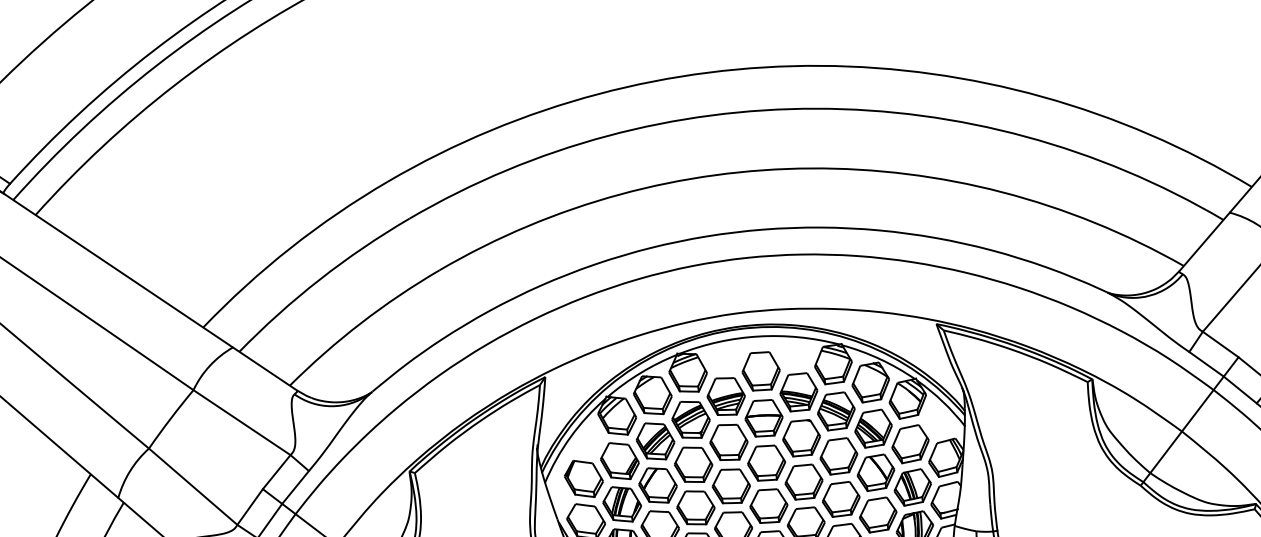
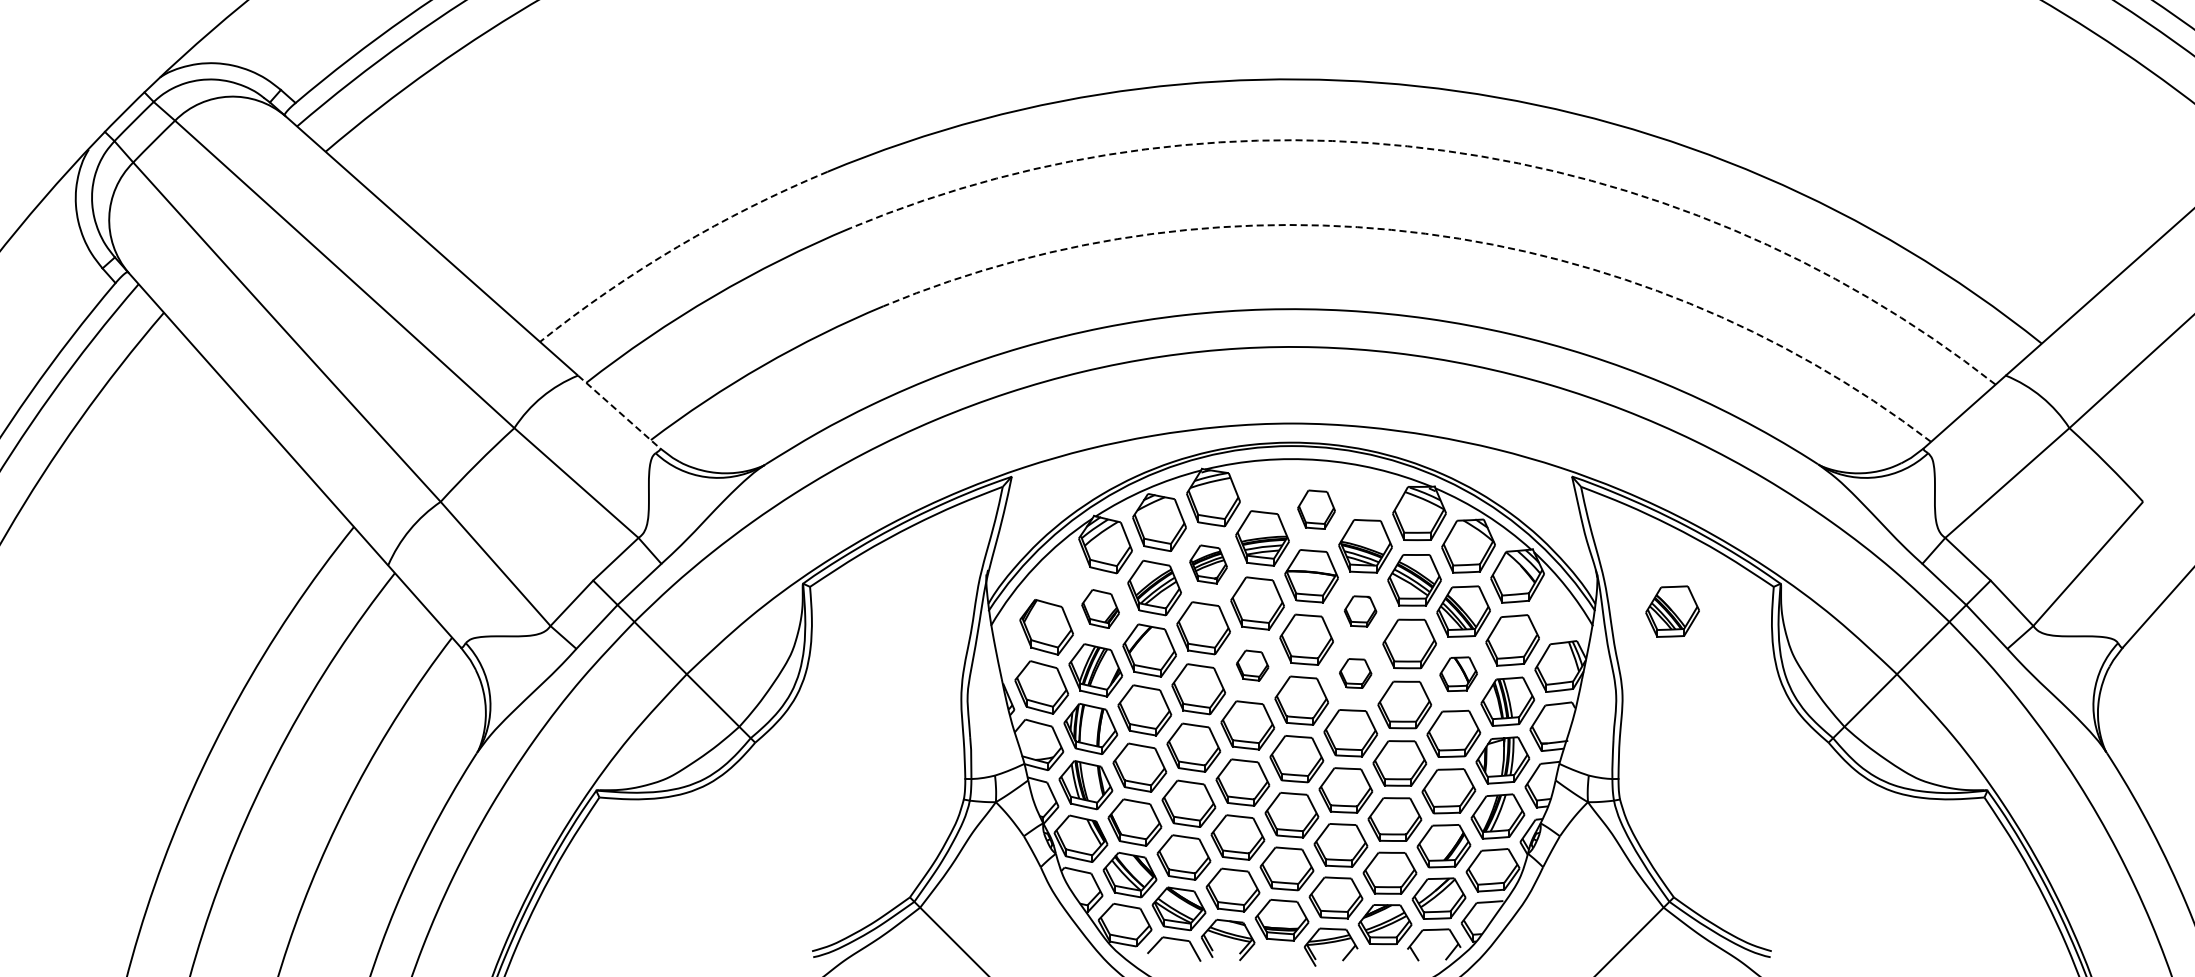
arc: (816, 108) -> (1444, 150), solid -> dashed
arc: (811, 168) -> (1425, 233), solid -> dashed
arc: (290, 247) -> (677, 246), solid -> dashed
line: (265, 368) -> (619, 411), solid -> dashed
part: (761, 371) -> (1316, 509), size x0.7
part: (1019, 408) -> (1672, 611), added
part: (690, 419) -> (1208, 564), size x0.7
part: (801, 438) -> (1360, 611), size x0.6
part: (619, 460) -> (1100, 608), size x0.7
part: (875, 473) -> (1458, 674), size x0.7
part: (803, 482) -> (1355, 673), size x0.6
part: (731, 486) -> (1252, 665), size x0.6

